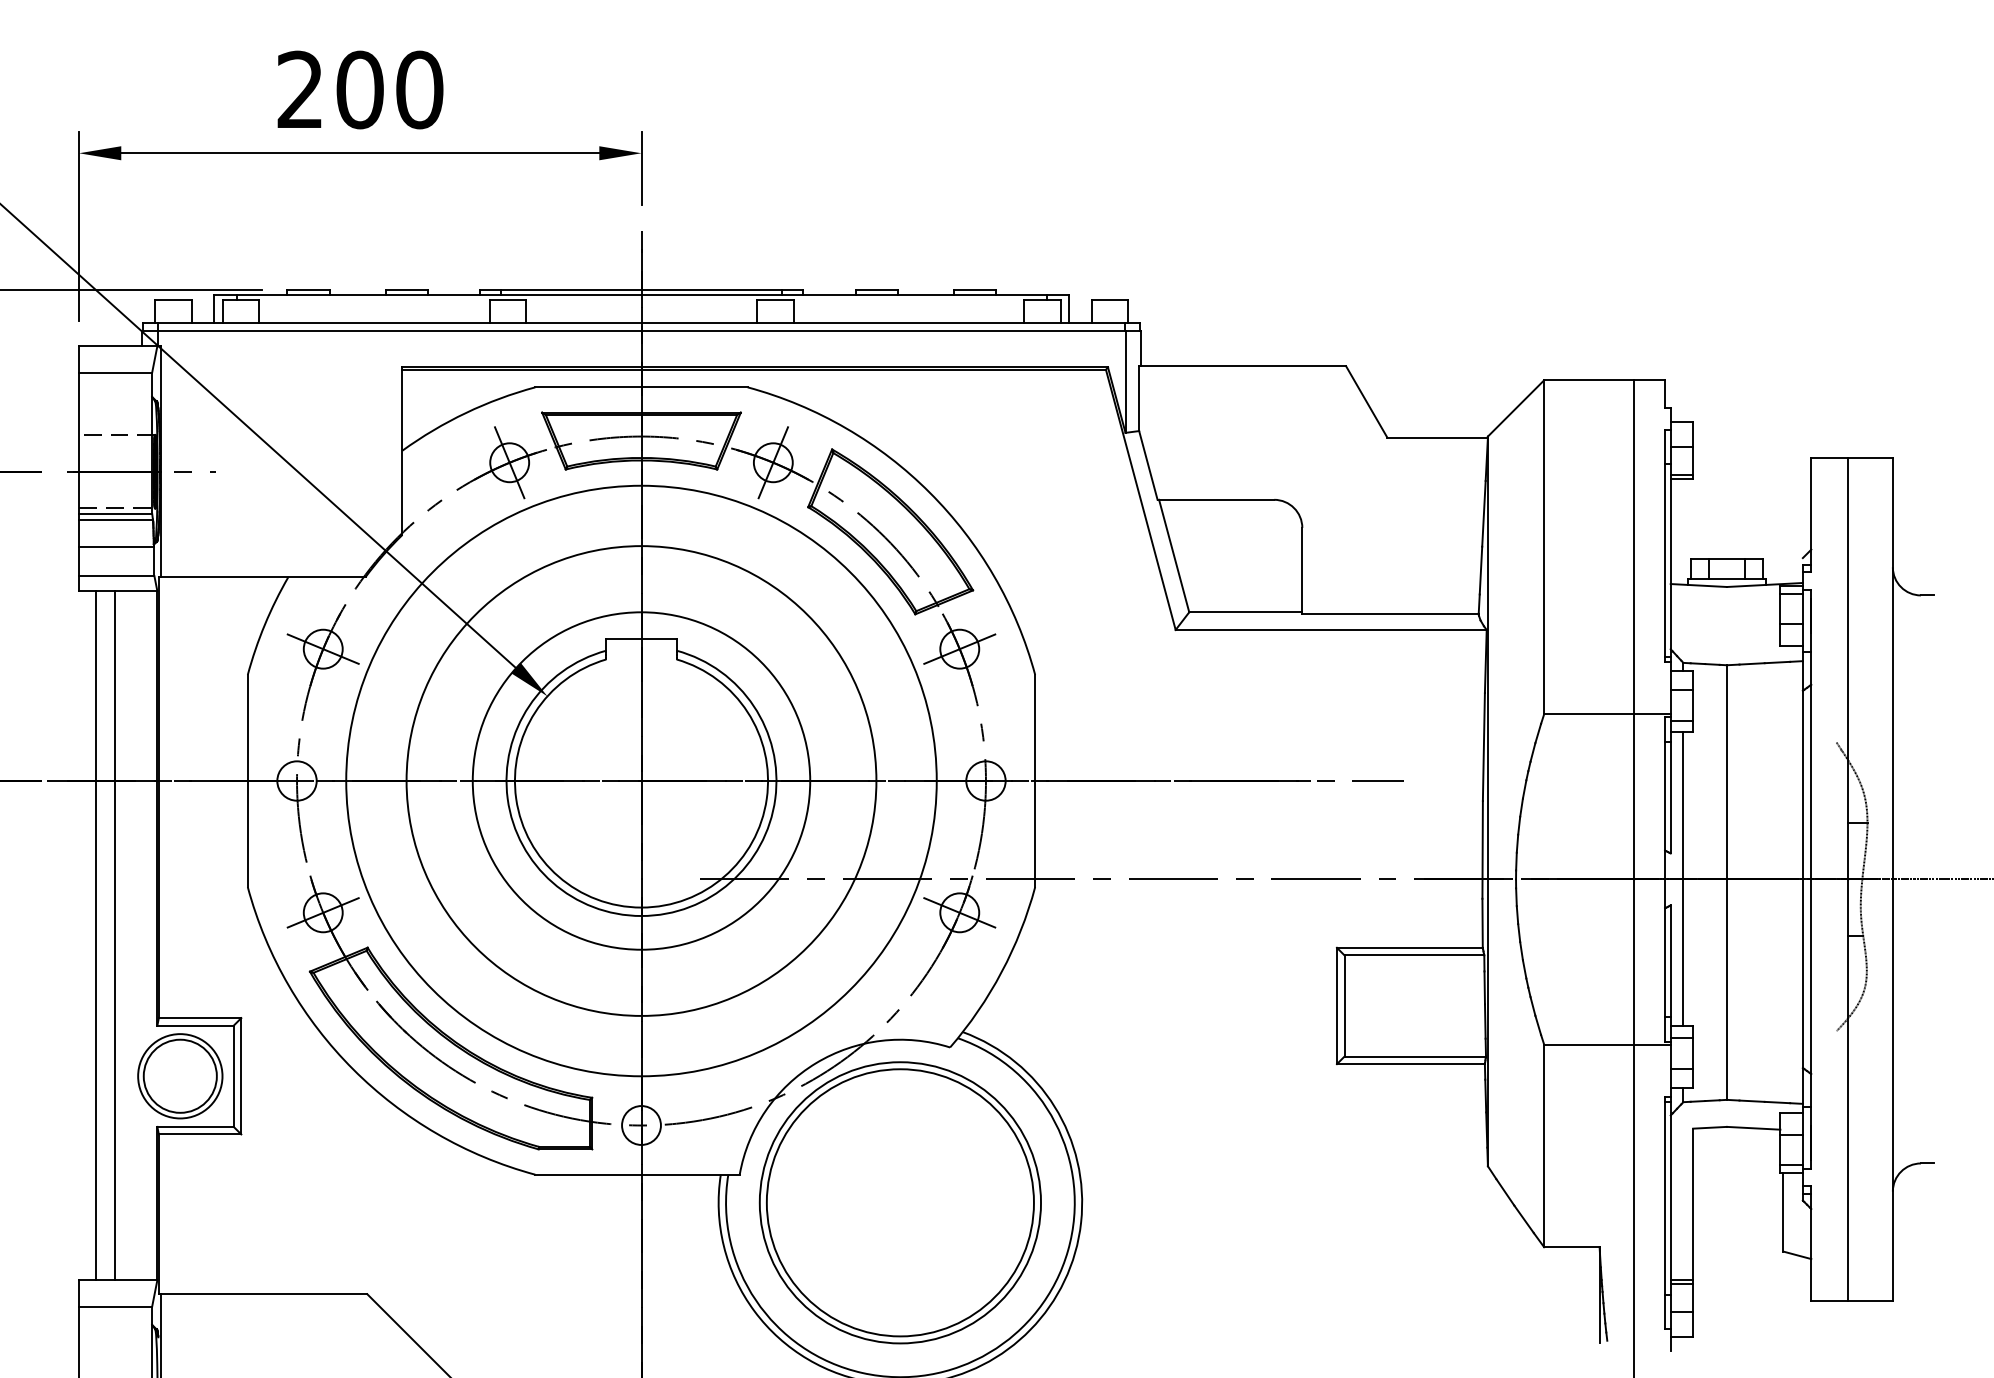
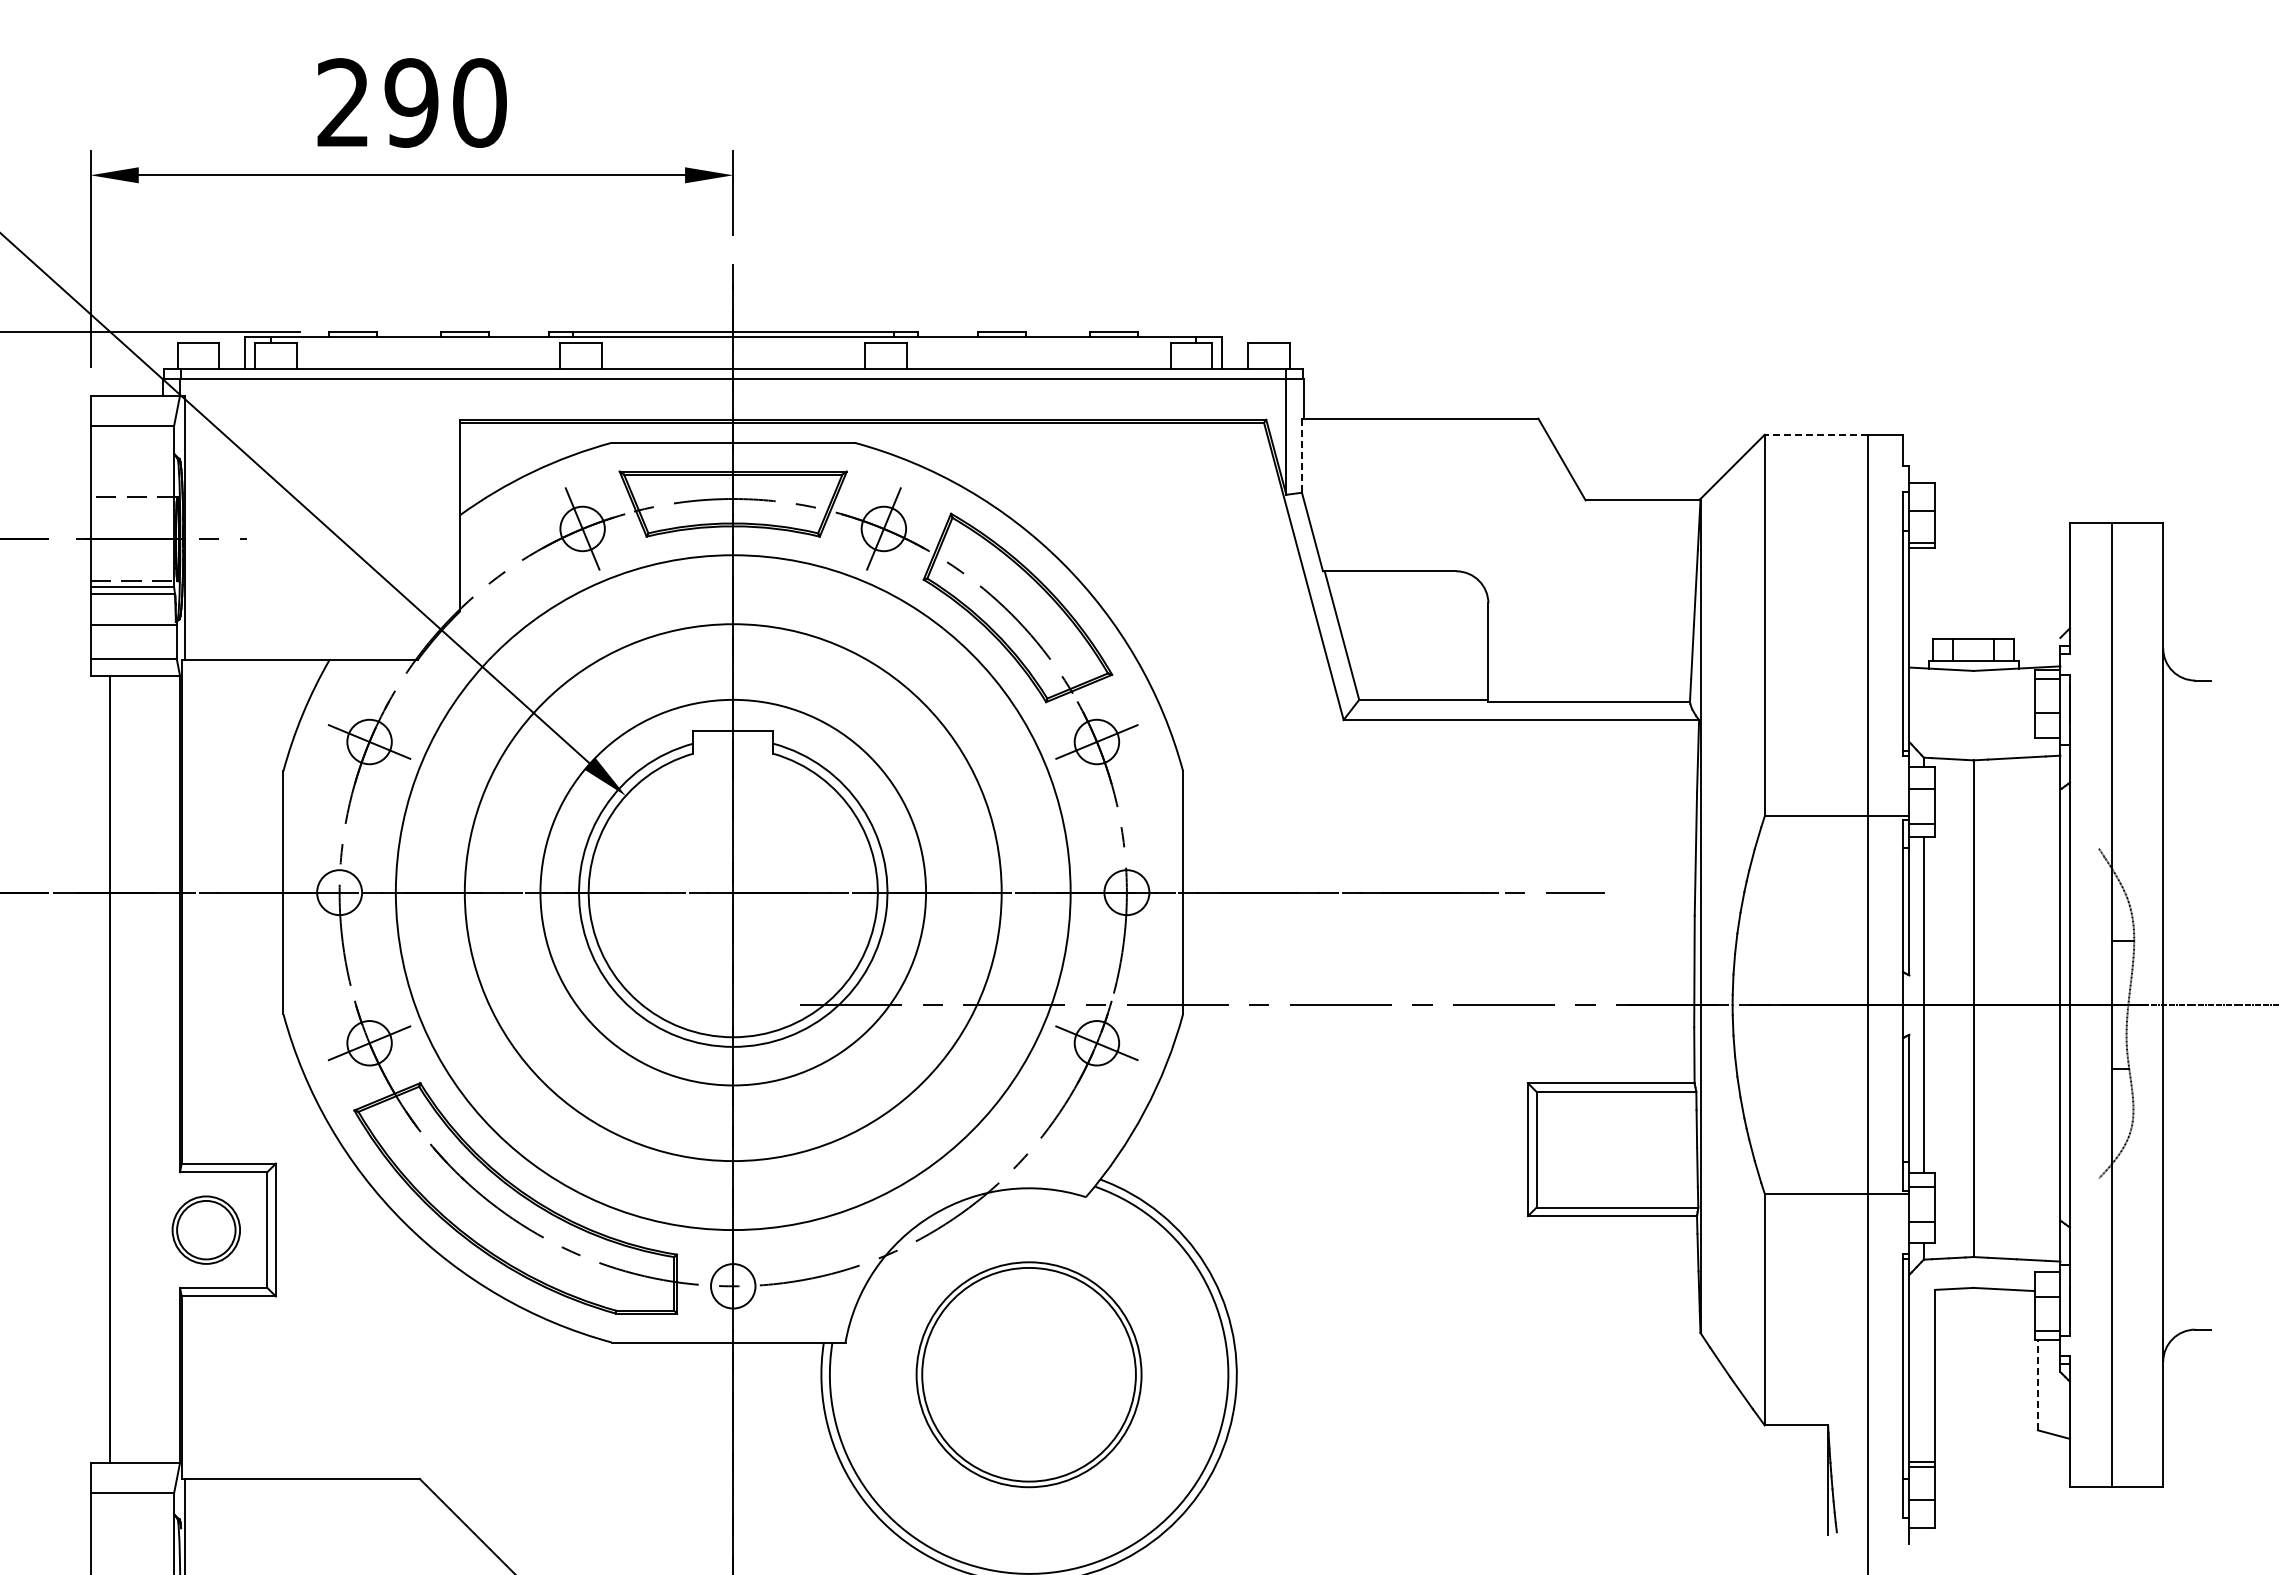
text: (359, 89) -> (411, 102), 200 -> 290
line: (1588, 380) -> (1815, 434), solid -> dashed
line: (1138, 399) -> (1301, 456), solid -> dashed
line: (114, 935) -> (131, 1069), removed
part: (180, 1076) -> (206, 1230), size x0.7
part: (899, 1202) -> (1028, 1374), size x0.7
line: (1782, 1211) -> (2037, 1384), solid -> dashed

